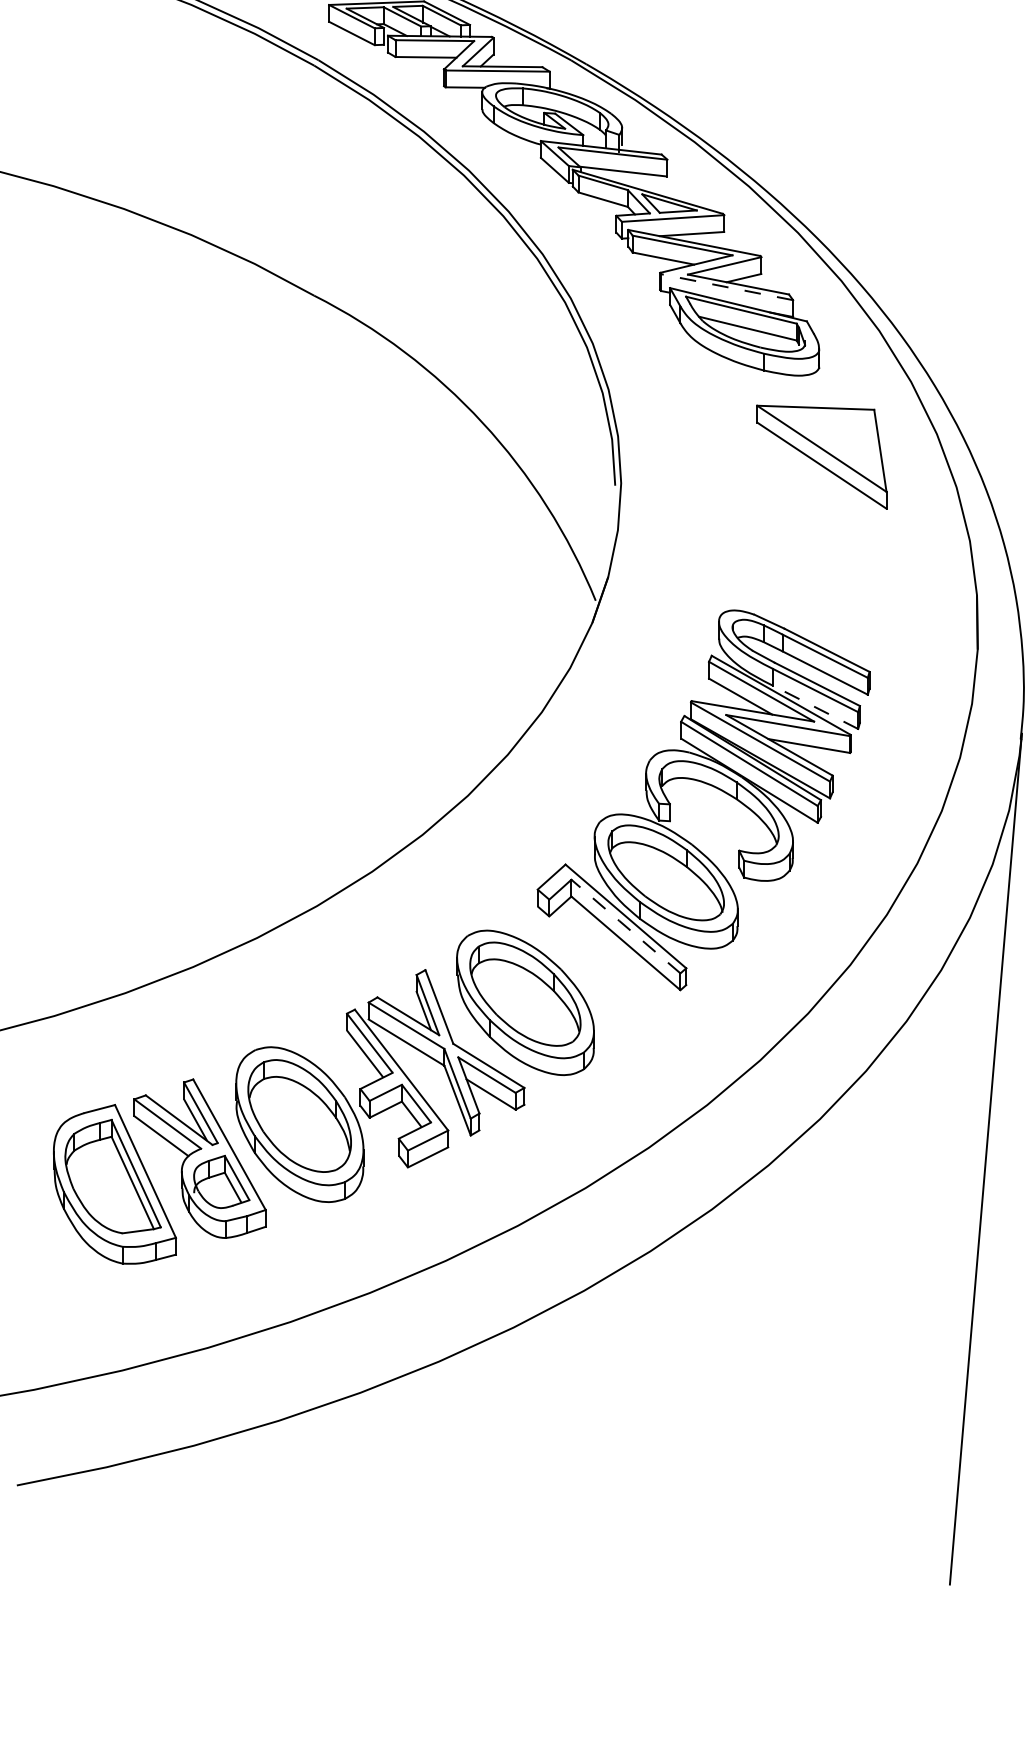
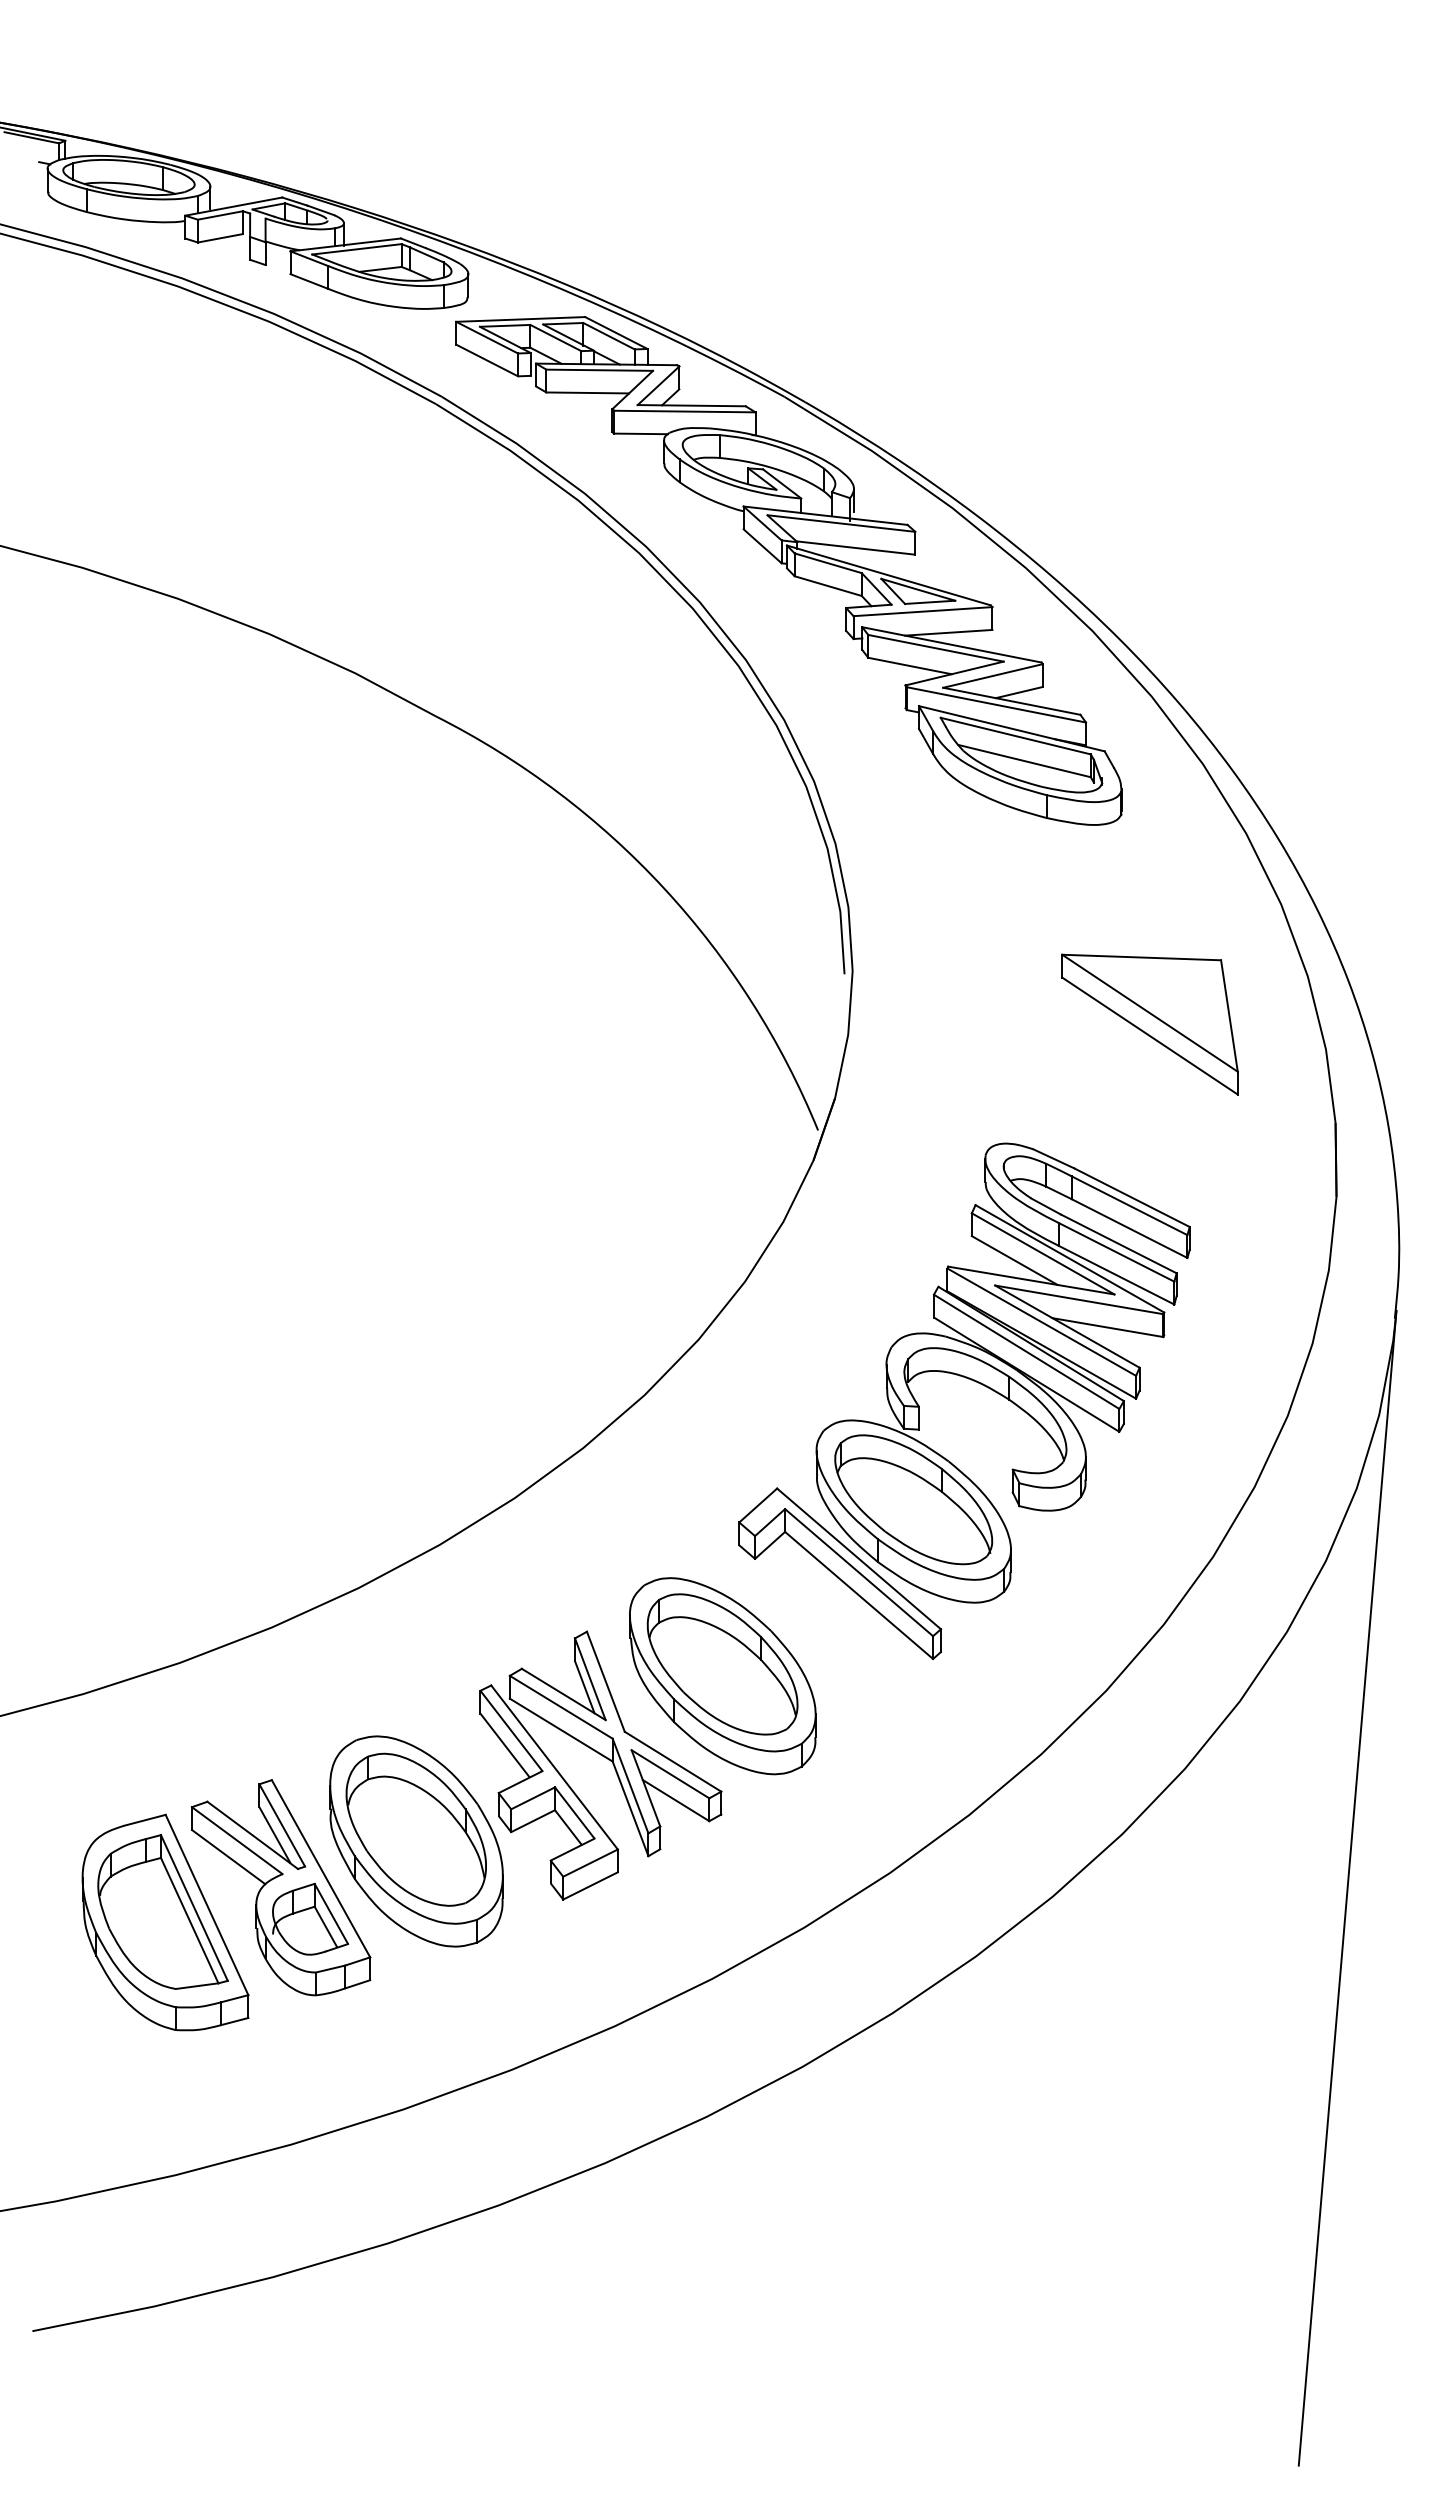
line: (726, 286) -> (995, 704), dashed -> solid
part: (821, 457) -> (1149, 1024), moved
line: (815, 707) -> (1116, 1275), dashed -> solid
line: (625, 926) -> (858, 1572), dashed -> solid

